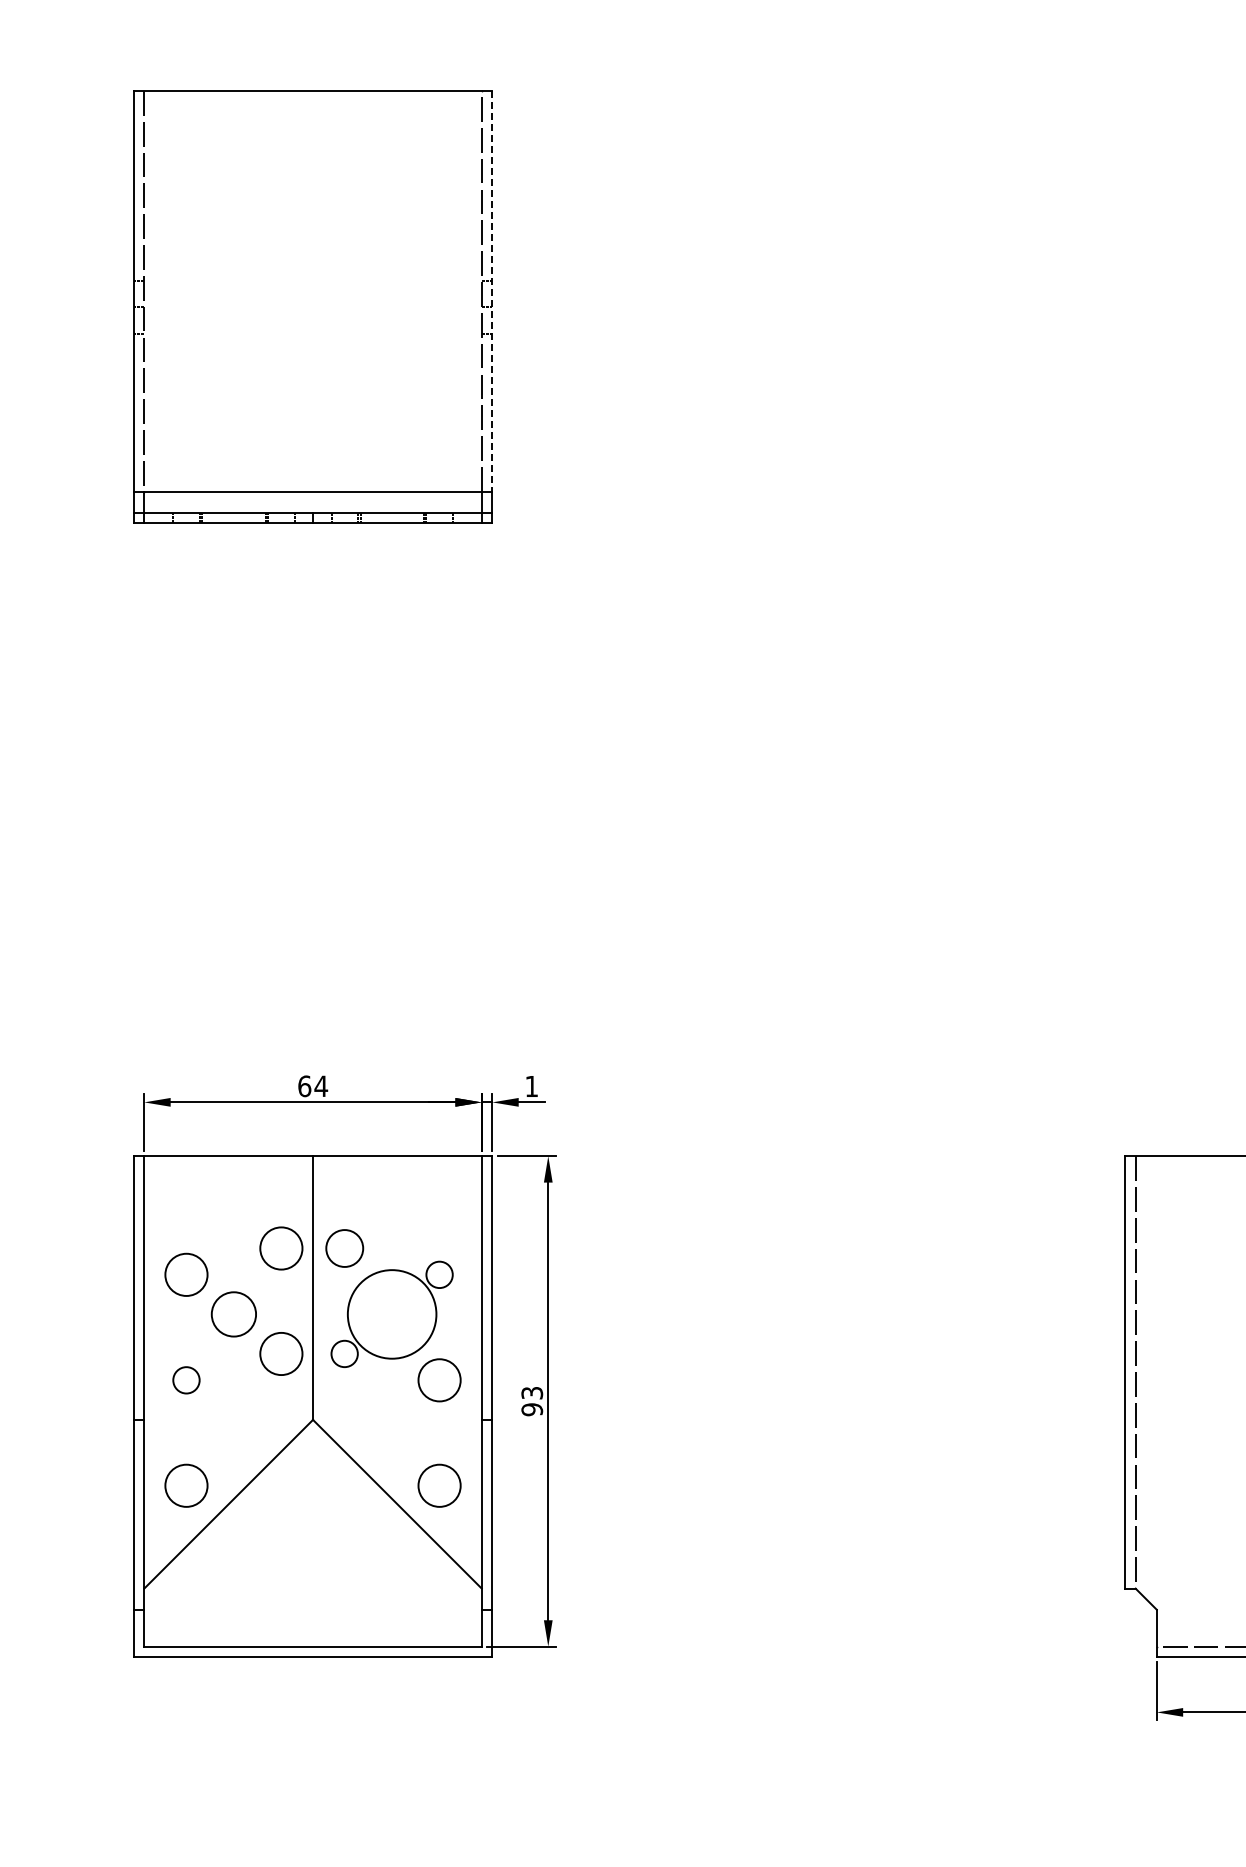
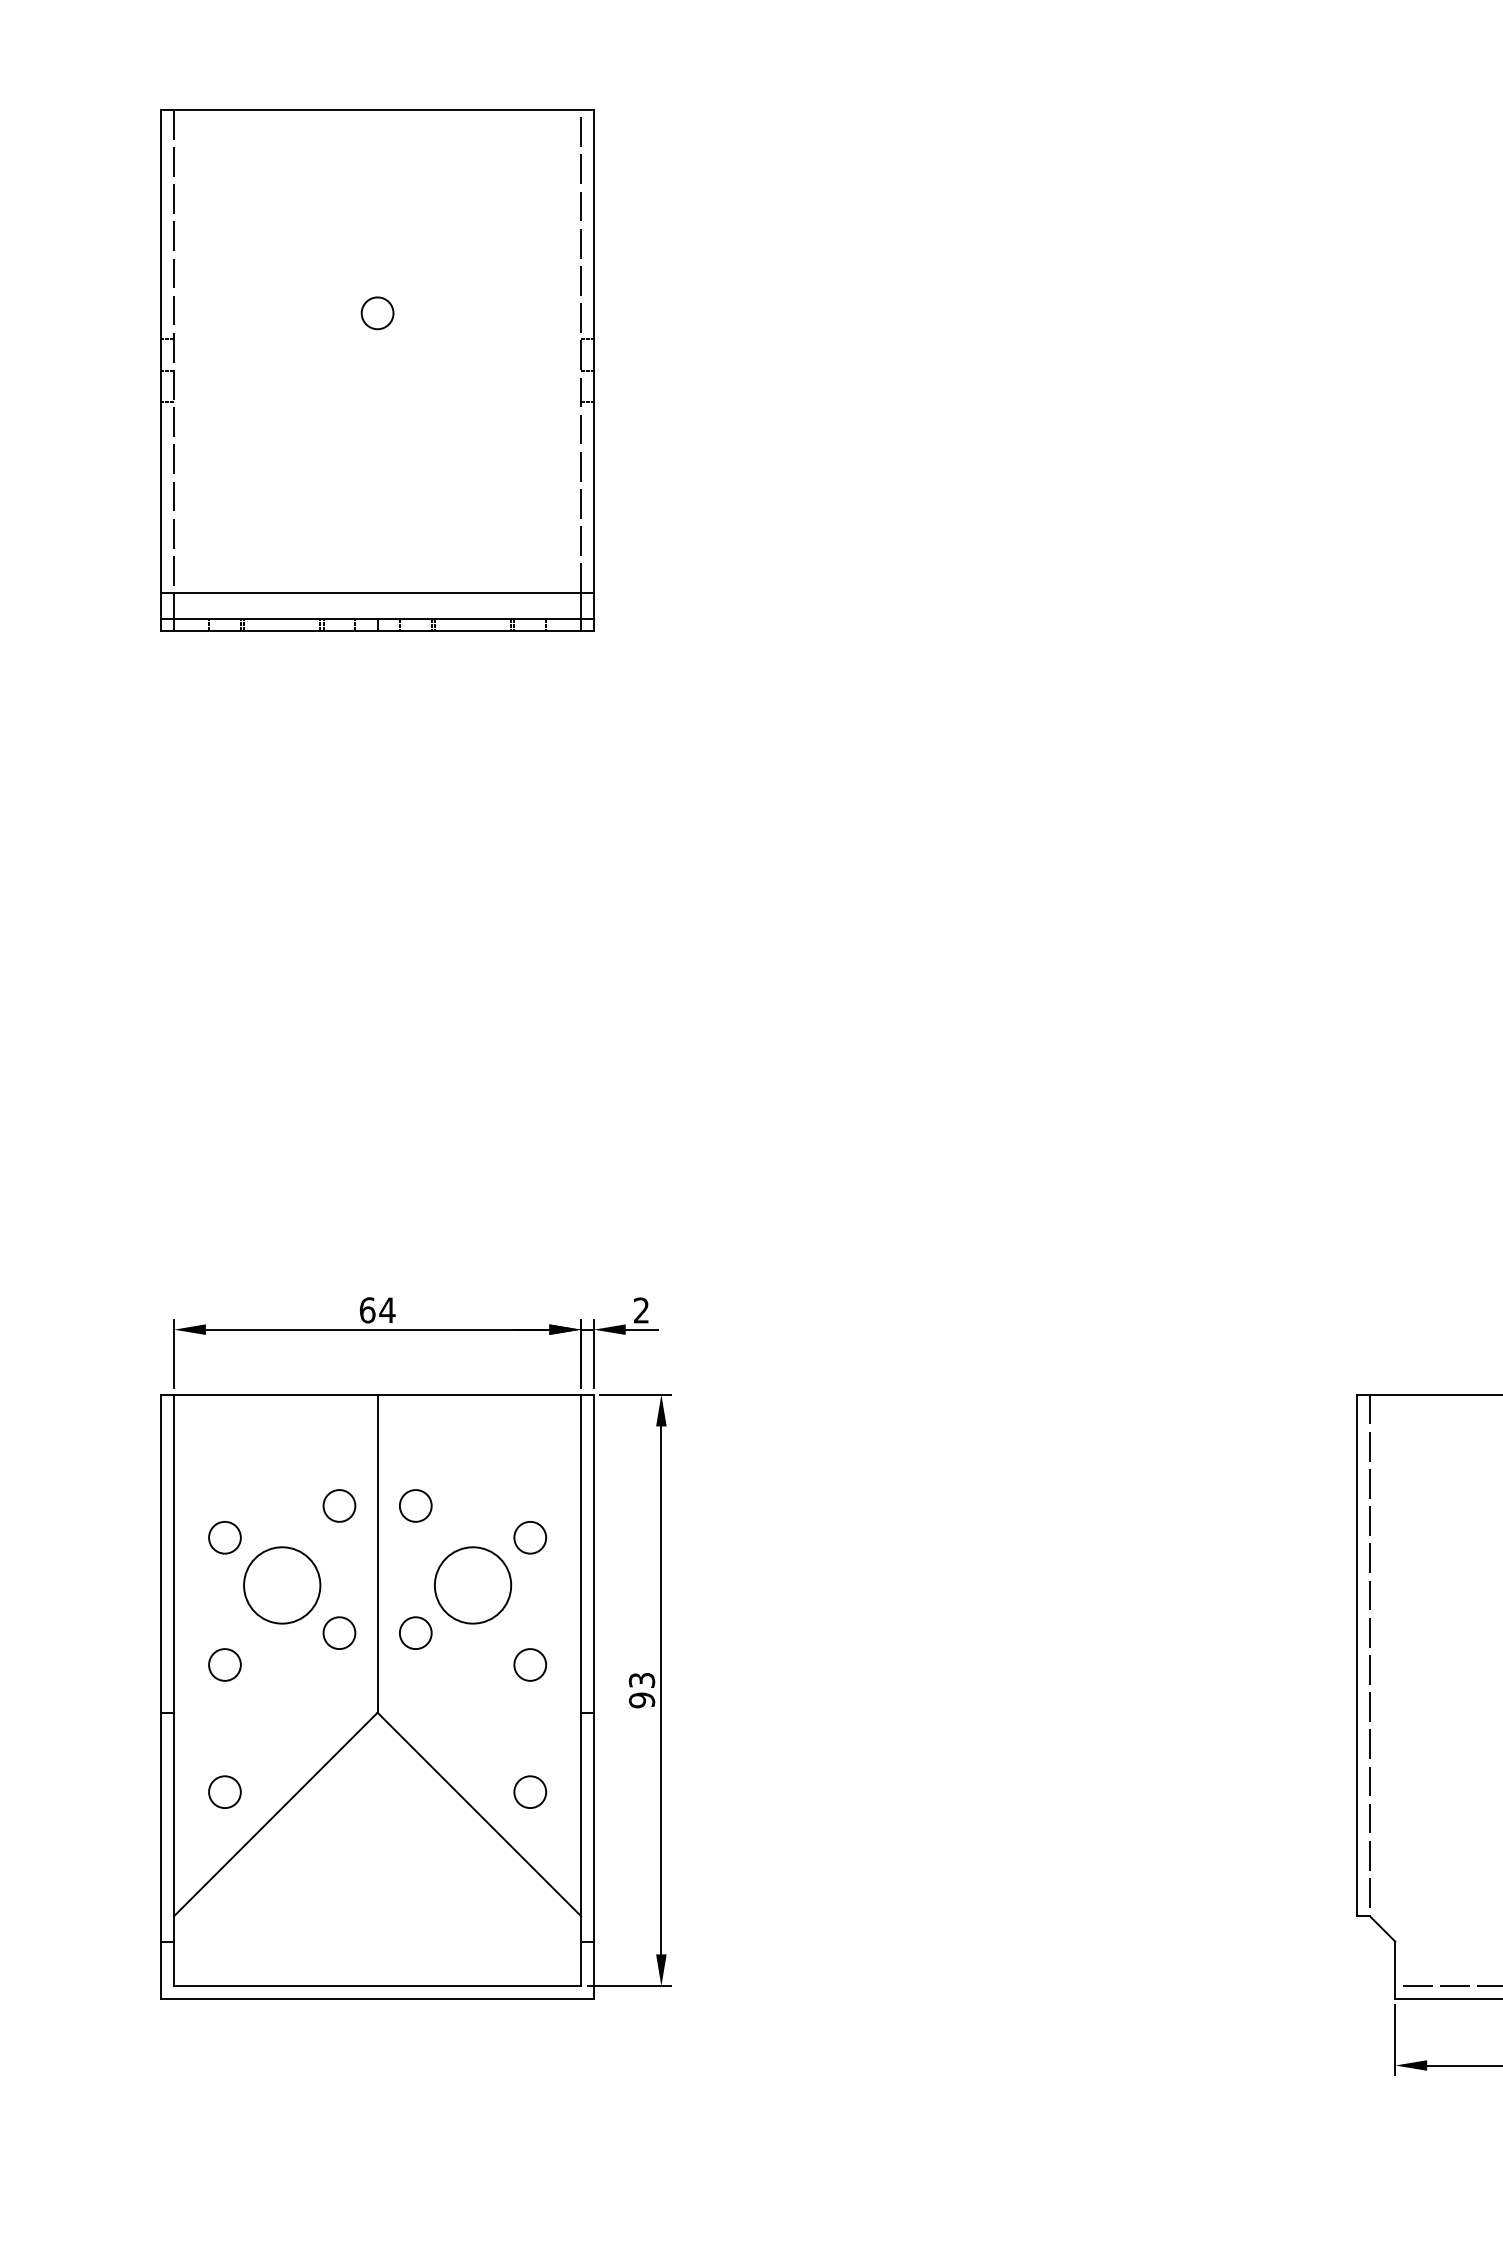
circle: (313, 259) -> (378, 313), added
line: (492, 291) -> (594, 351), dashed -> solid
text: (531, 1085) -> (641, 1309), 1 -> 2
circle: (281, 1248) -> (339, 1505), size x0.62
circle: (344, 1248) -> (415, 1505), size x0.71
circle: (186, 1274) -> (224, 1537), size x0.62
circle: (233, 1314) -> (281, 1585), size x1.43
circle: (391, 1314) -> (472, 1585), size x0.71
circle: (281, 1353) -> (339, 1632), size x0.62
circle: (439, 1380) -> (530, 1665), size x0.62
circle: (186, 1485) -> (224, 1791), size x0.62
circle: (439, 1485) -> (530, 1791), size x0.62

